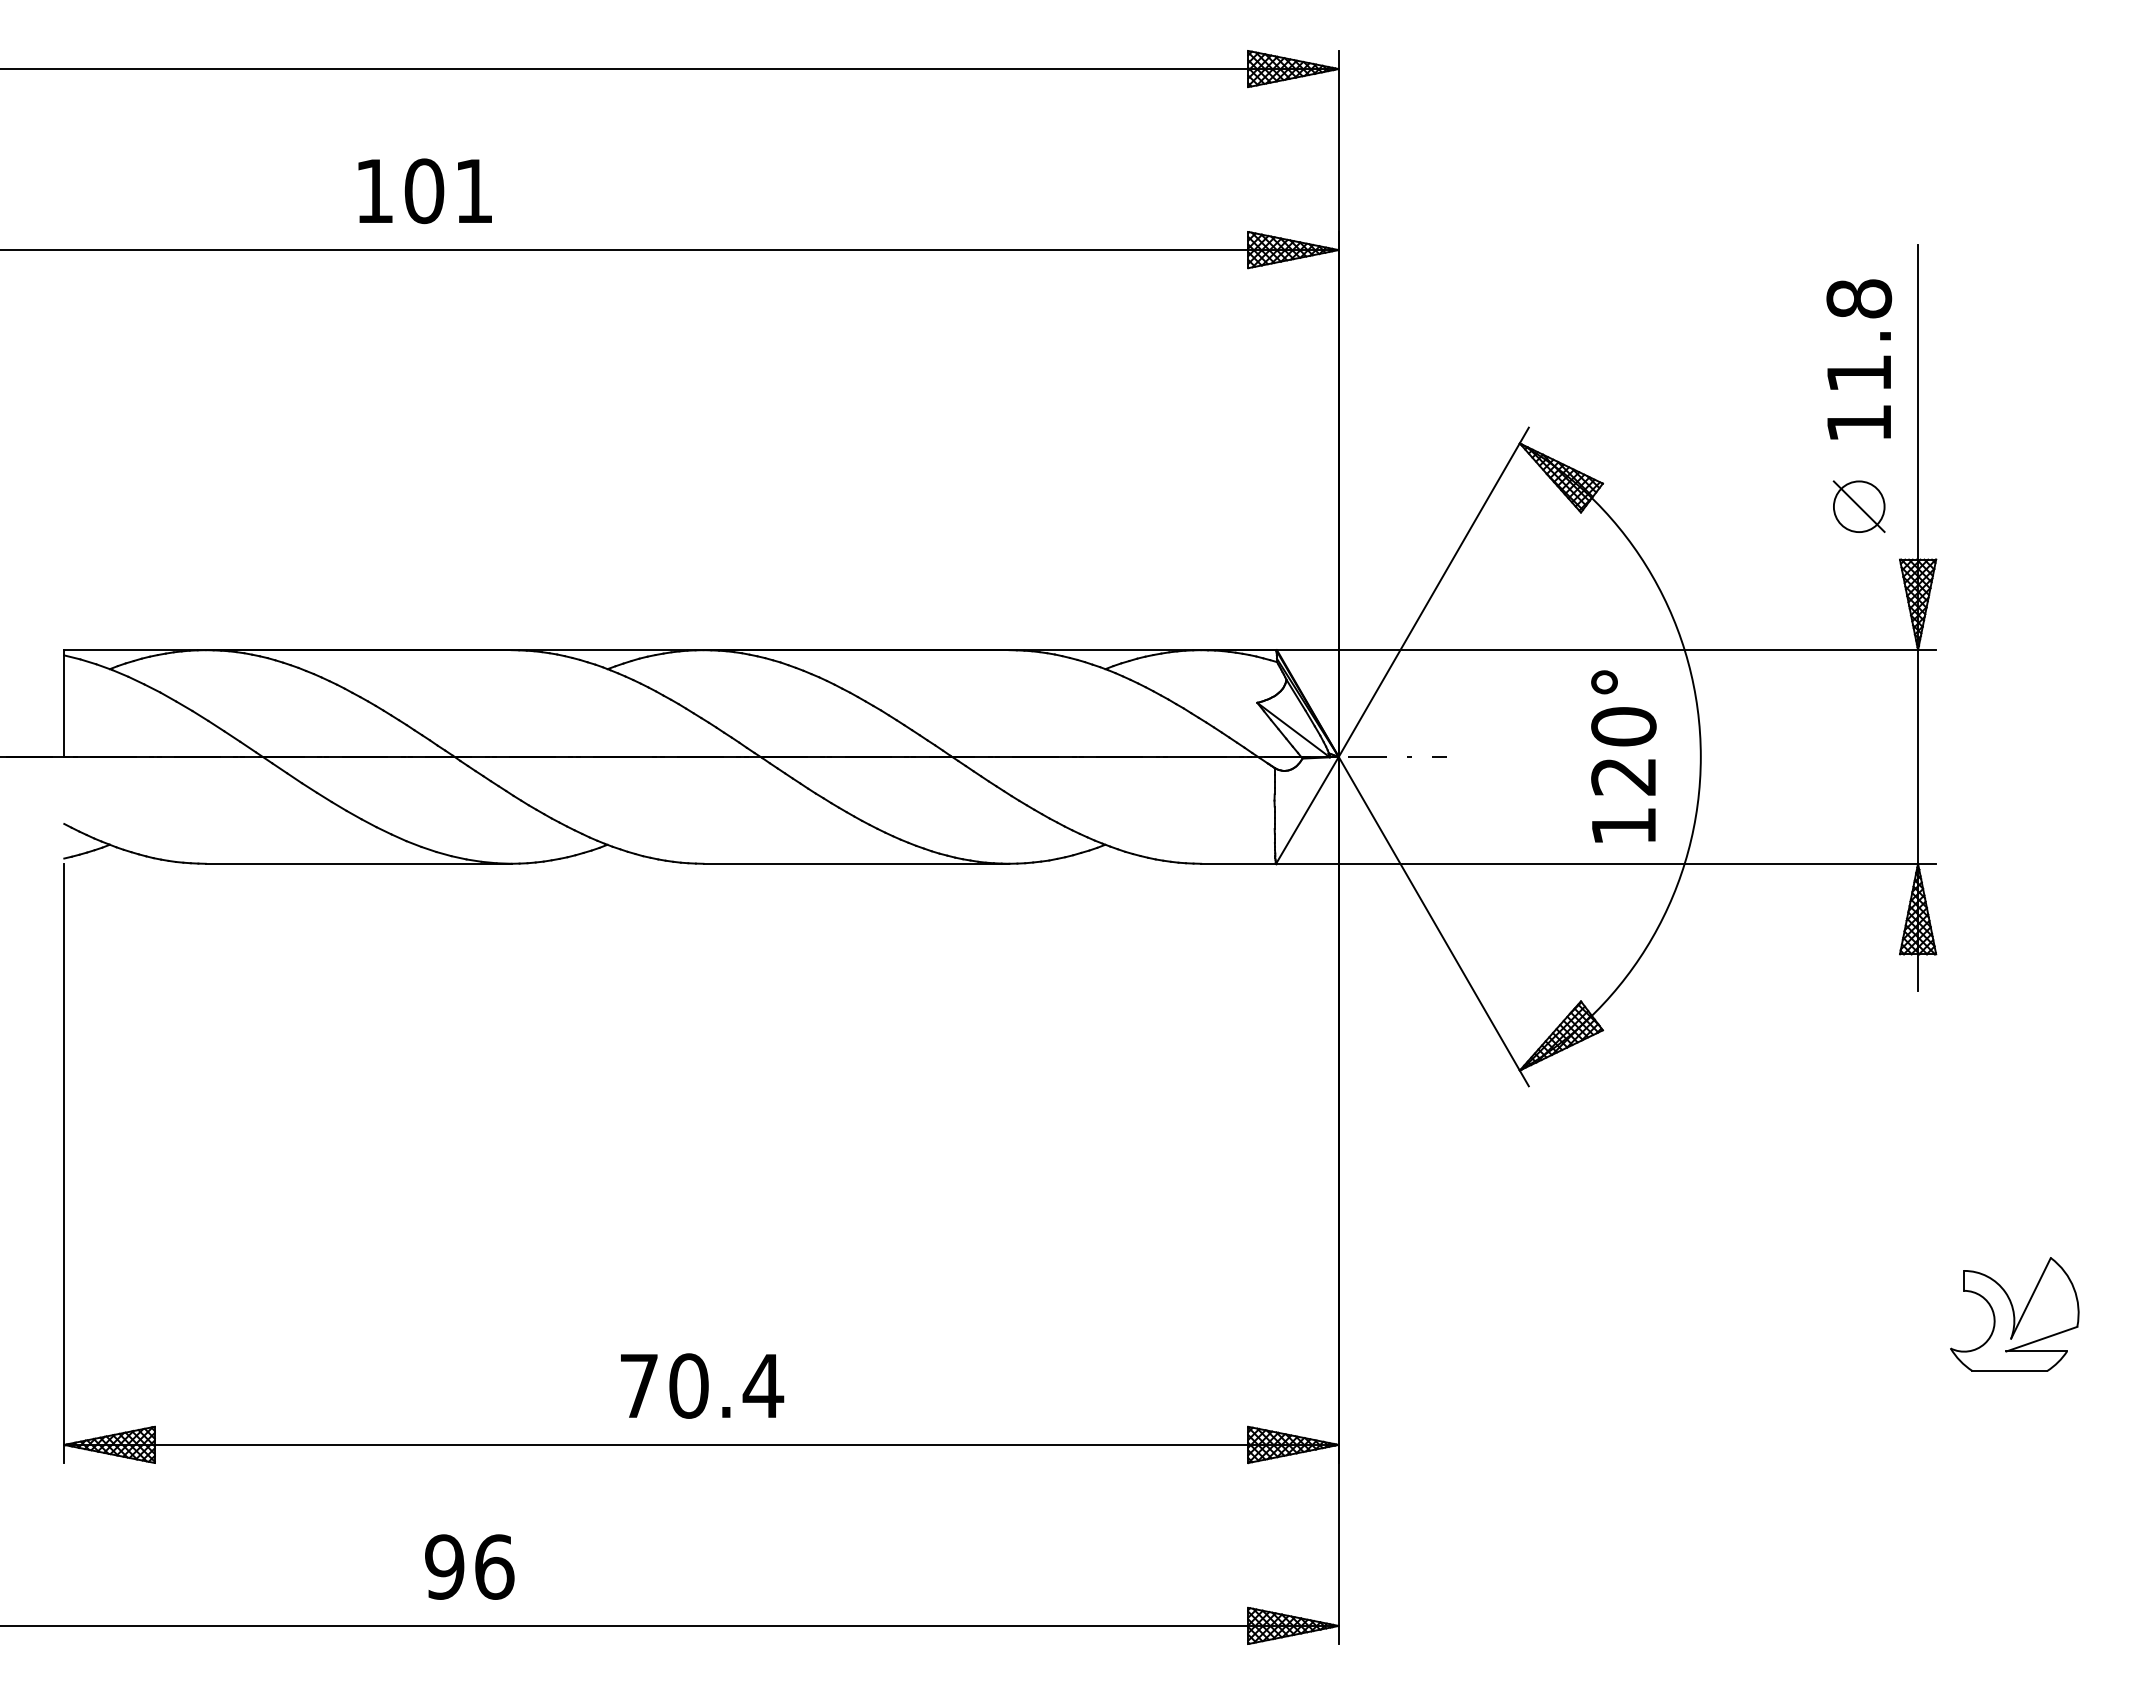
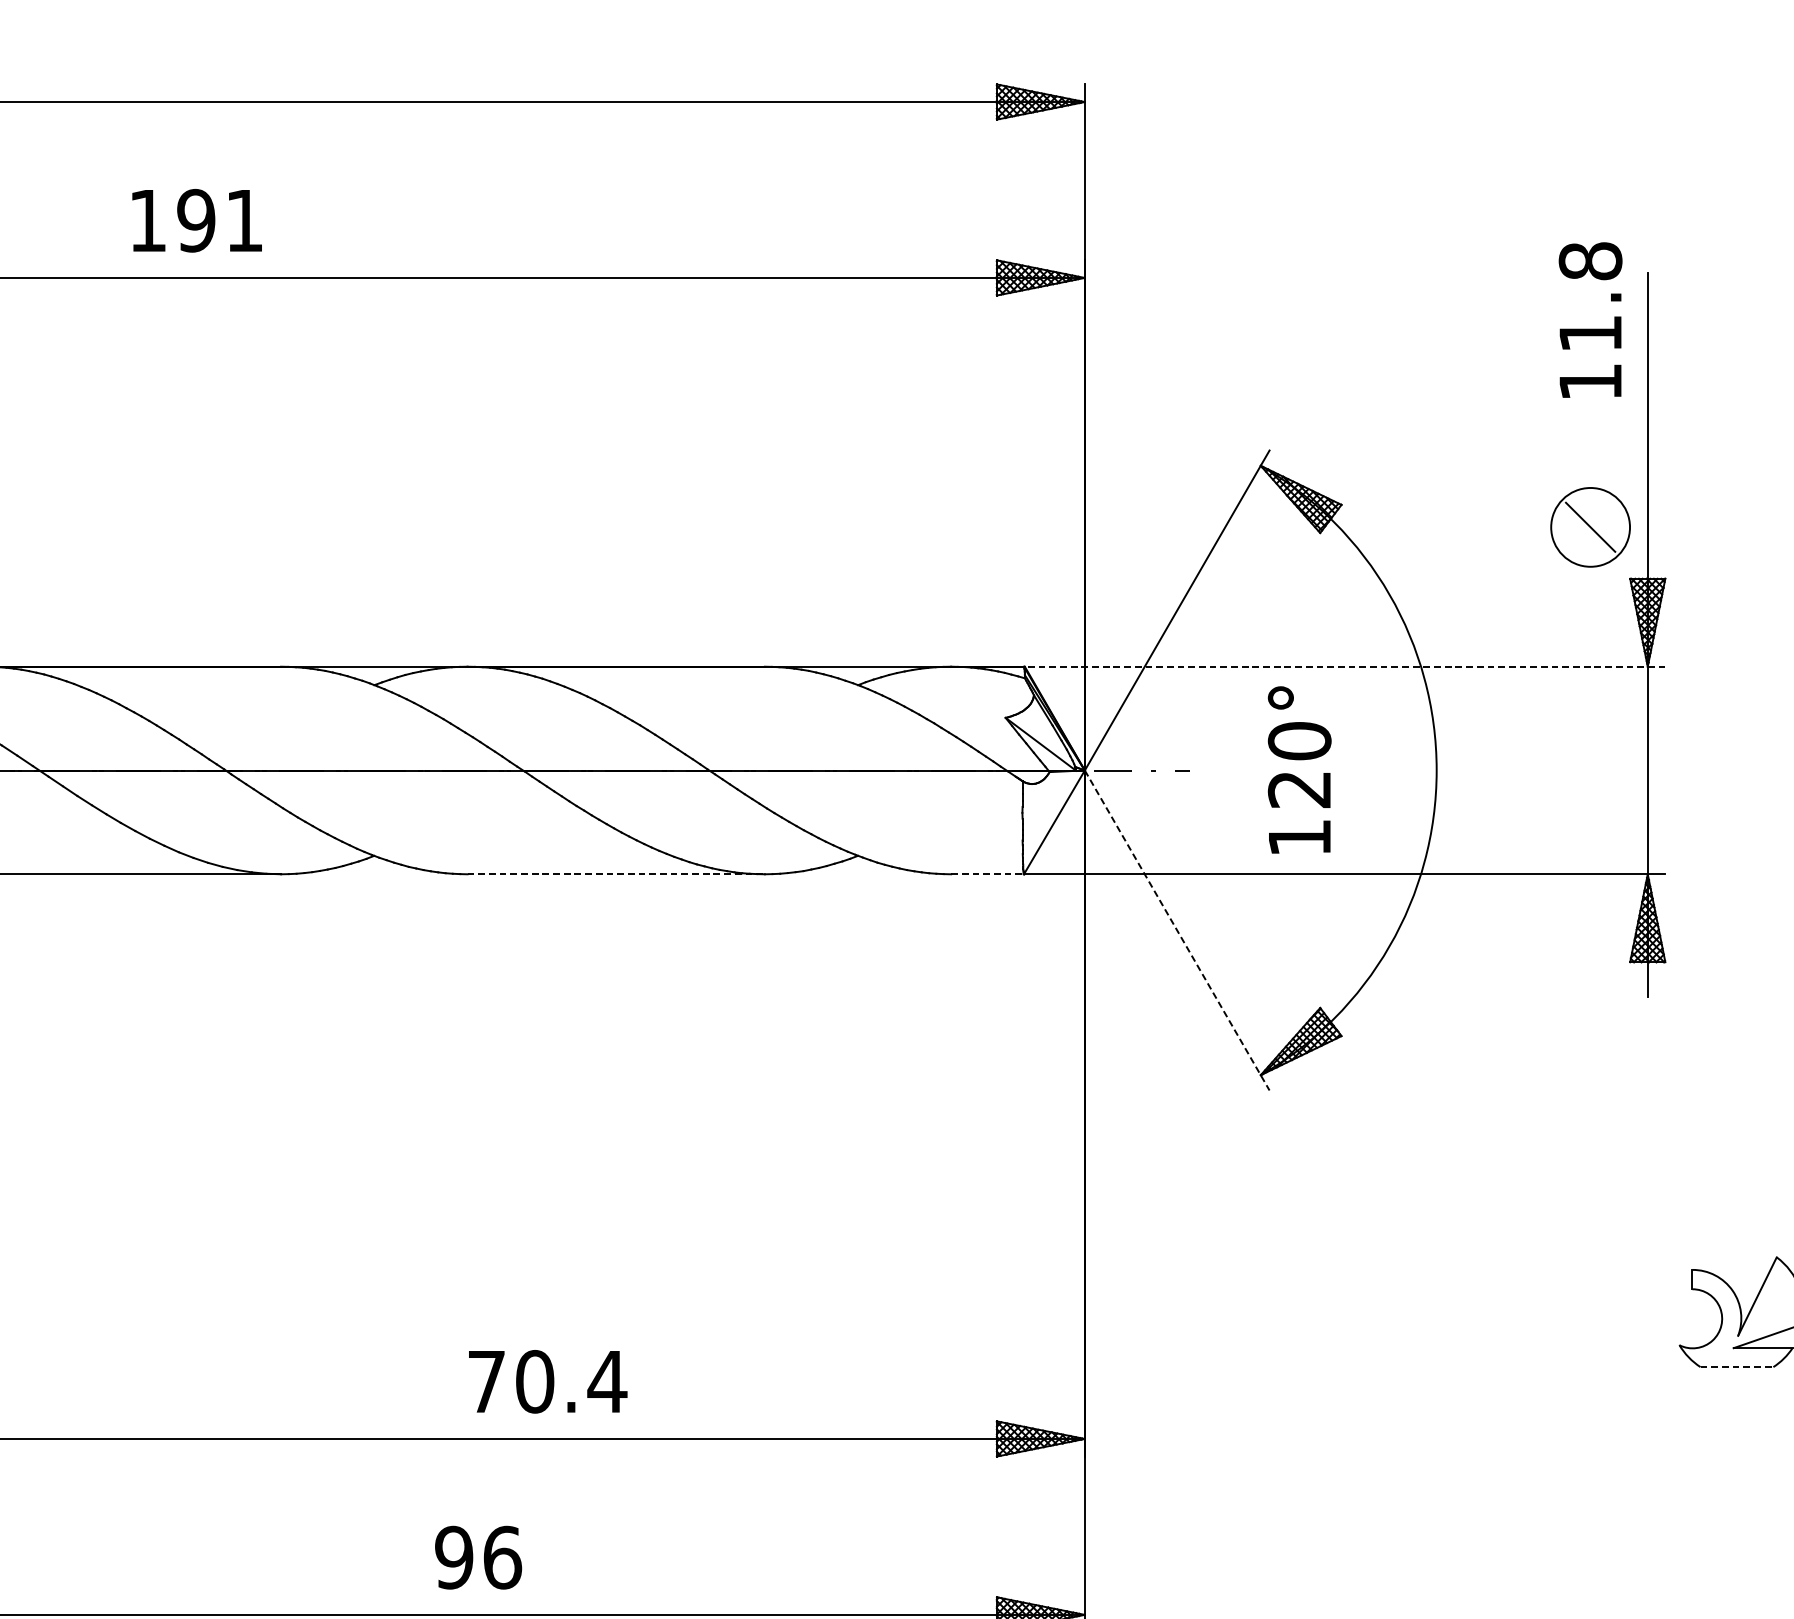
text: (424, 191) -> (196, 221), 101 -> 191
text: (1859, 359) -> (1590, 320), moved
circle: (1858, 506) -> (1589, 527), size x1.6
line: (1606, 650) -> (1345, 667), solid -> dashed
text: (1623, 756) -> (1299, 770), moved
line: (856, 863) -> (616, 874), solid -> dashed
line: (1239, 863) -> (988, 874), solid -> dashed
line: (1434, 922) -> (1177, 931), solid -> dashed
line: (2010, 1371) -> (1737, 1367), solid -> dashed
text: (702, 1385) -> (548, 1381), moved
text: (469, 1566) -> (478, 1557), moved

